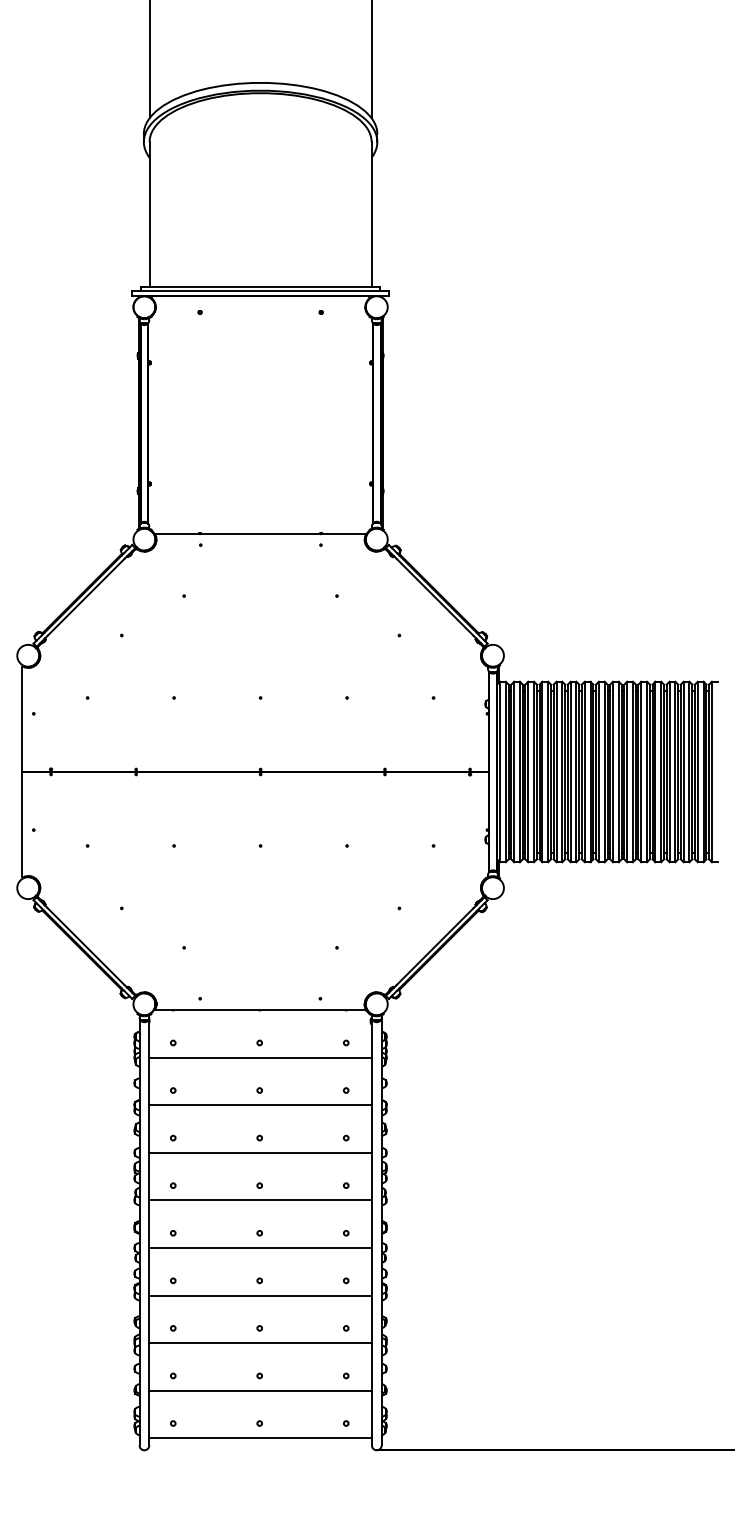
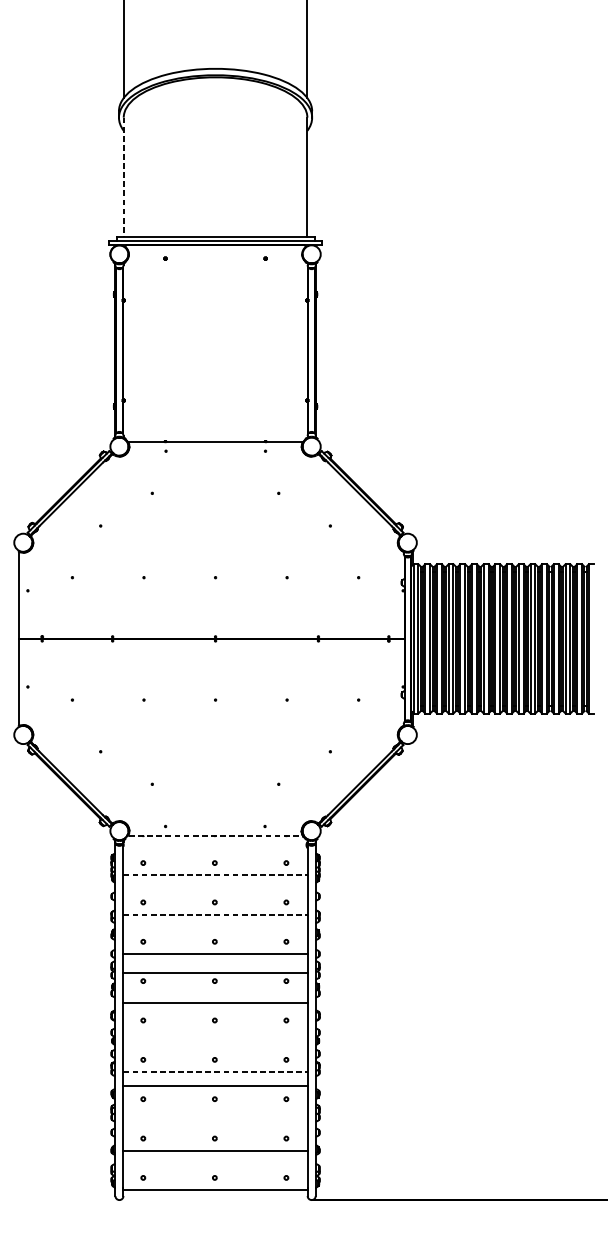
line: (149, 214) -> (123, 177), solid -> dashed
line: (260, 1010) -> (215, 836), solid -> dashed
line: (261, 1057) -> (216, 875), solid -> dashed
line: (261, 1105) -> (216, 914), solid -> dashed
line: (260, 1200) -> (215, 972), moved
line: (260, 1247) -> (215, 1002), moved
line: (261, 1295) -> (216, 1072), solid -> dashed
line: (260, 1343) -> (215, 1086), moved

